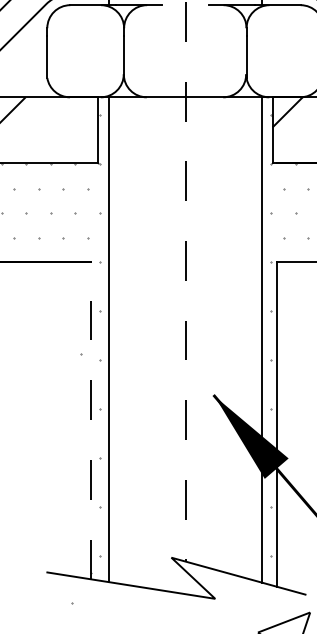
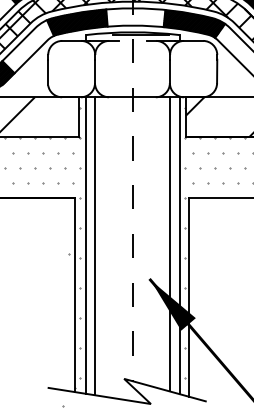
line: (247, 338) -> (170, 244), added
line: (122, 341) -> (94, 246), added
line: (90, 419) -> (74, 294), dashed -> solid

